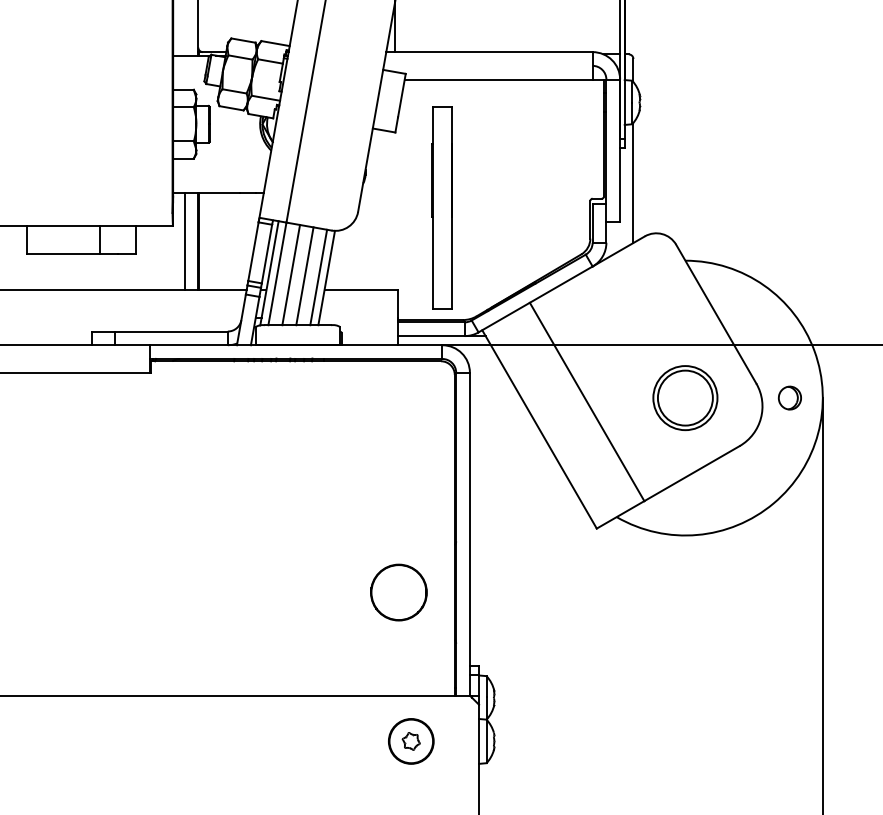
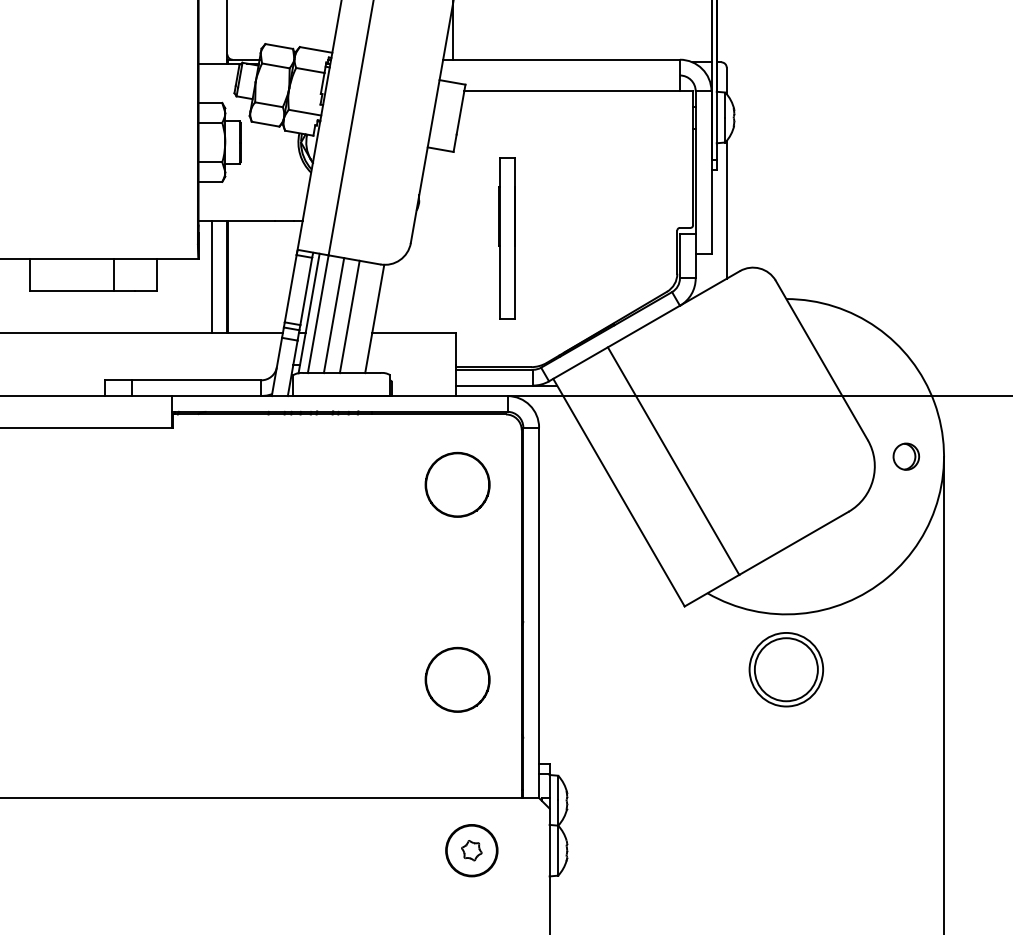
part: (441, 207) -> (506, 238), size x0.7
line: (318, 277) -> (365, 318), removed
part: (685, 397) -> (786, 669), moved
circle: (398, 422) -> (457, 484), added

